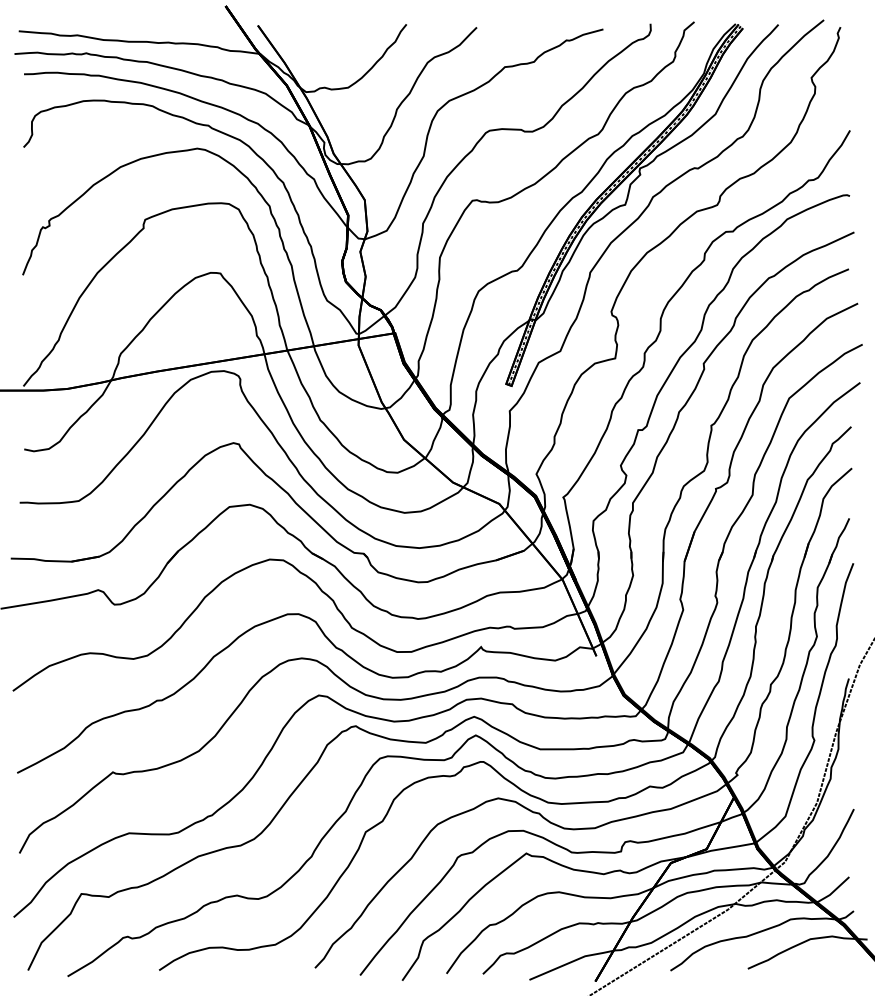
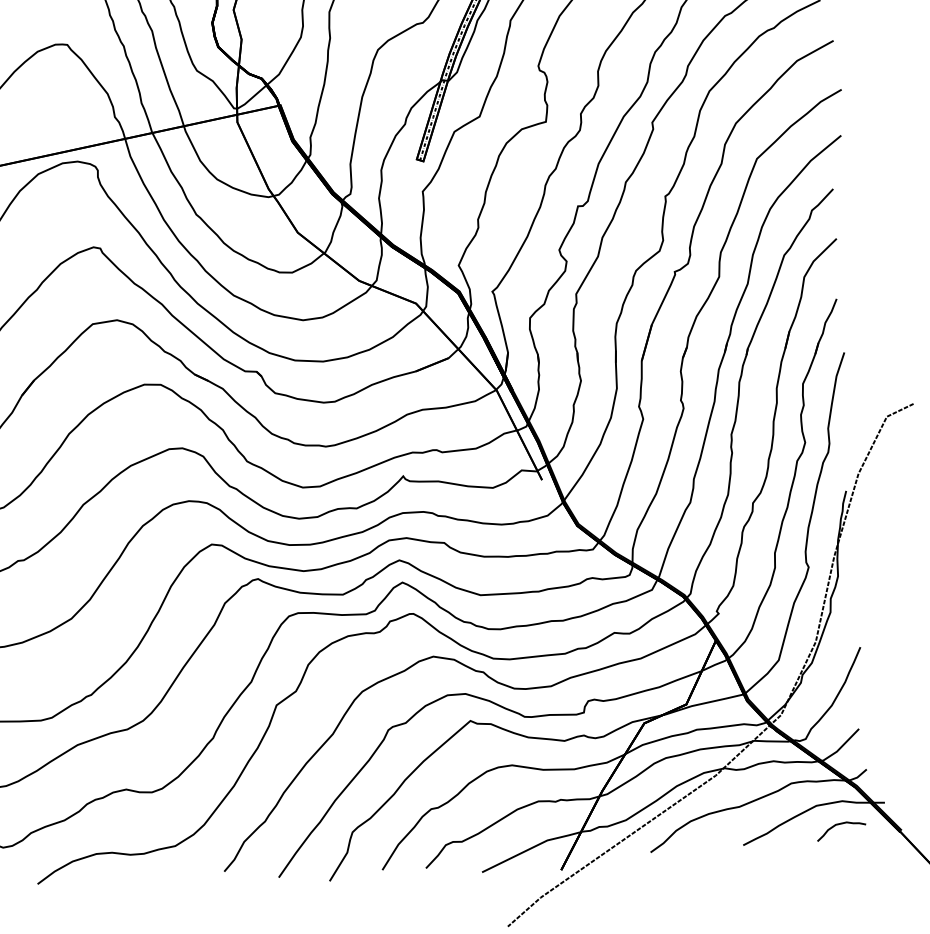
curve: (829, 956) -> (840, 825), added

